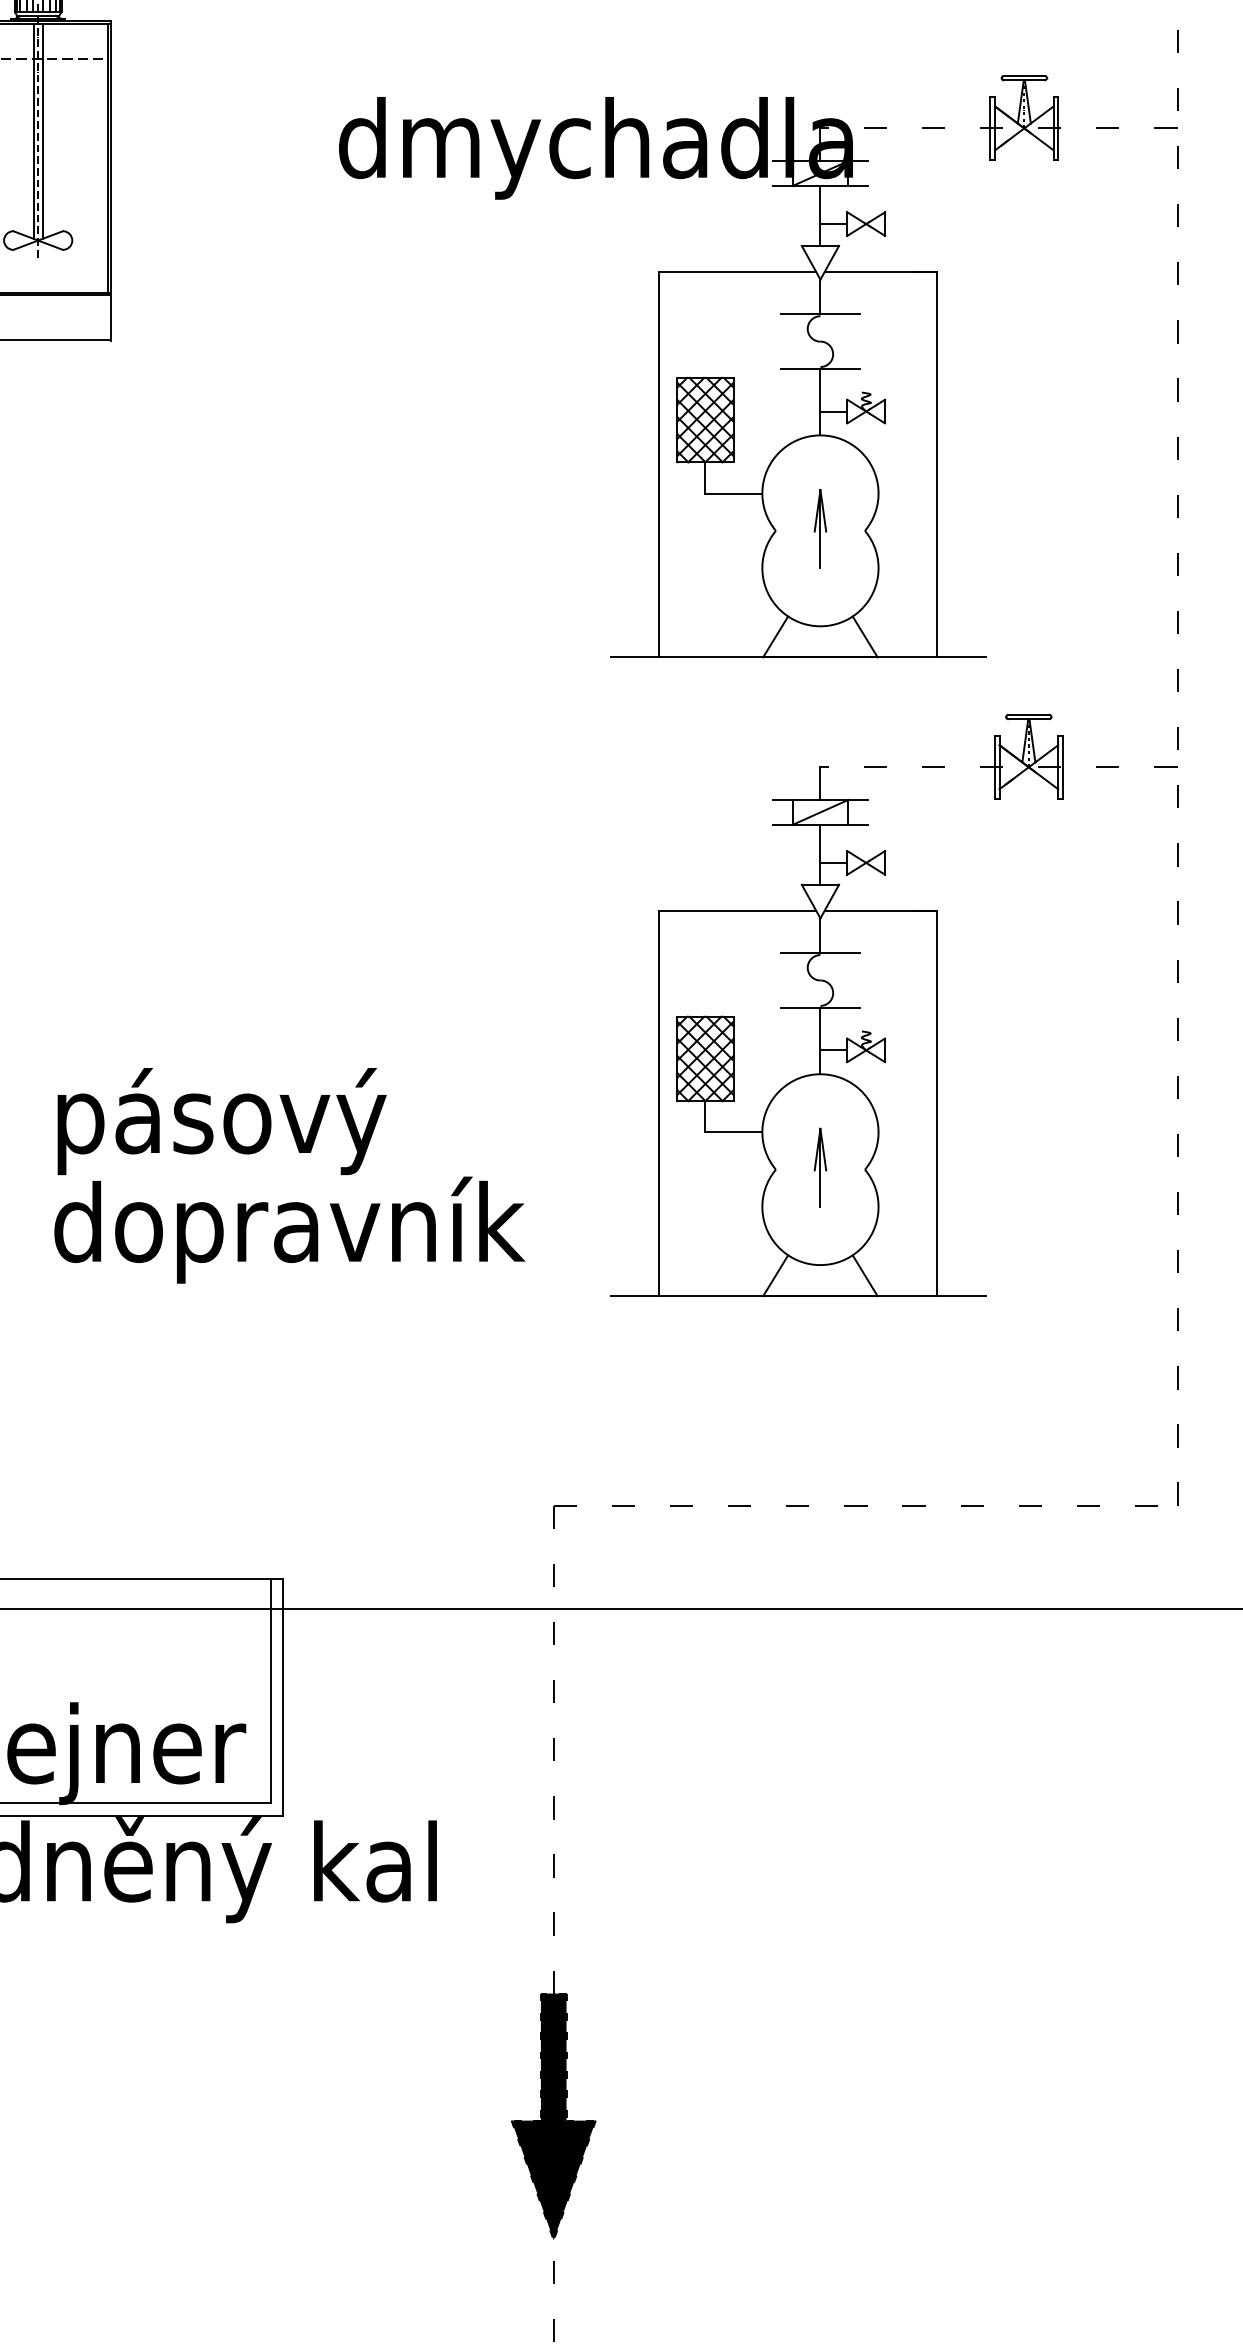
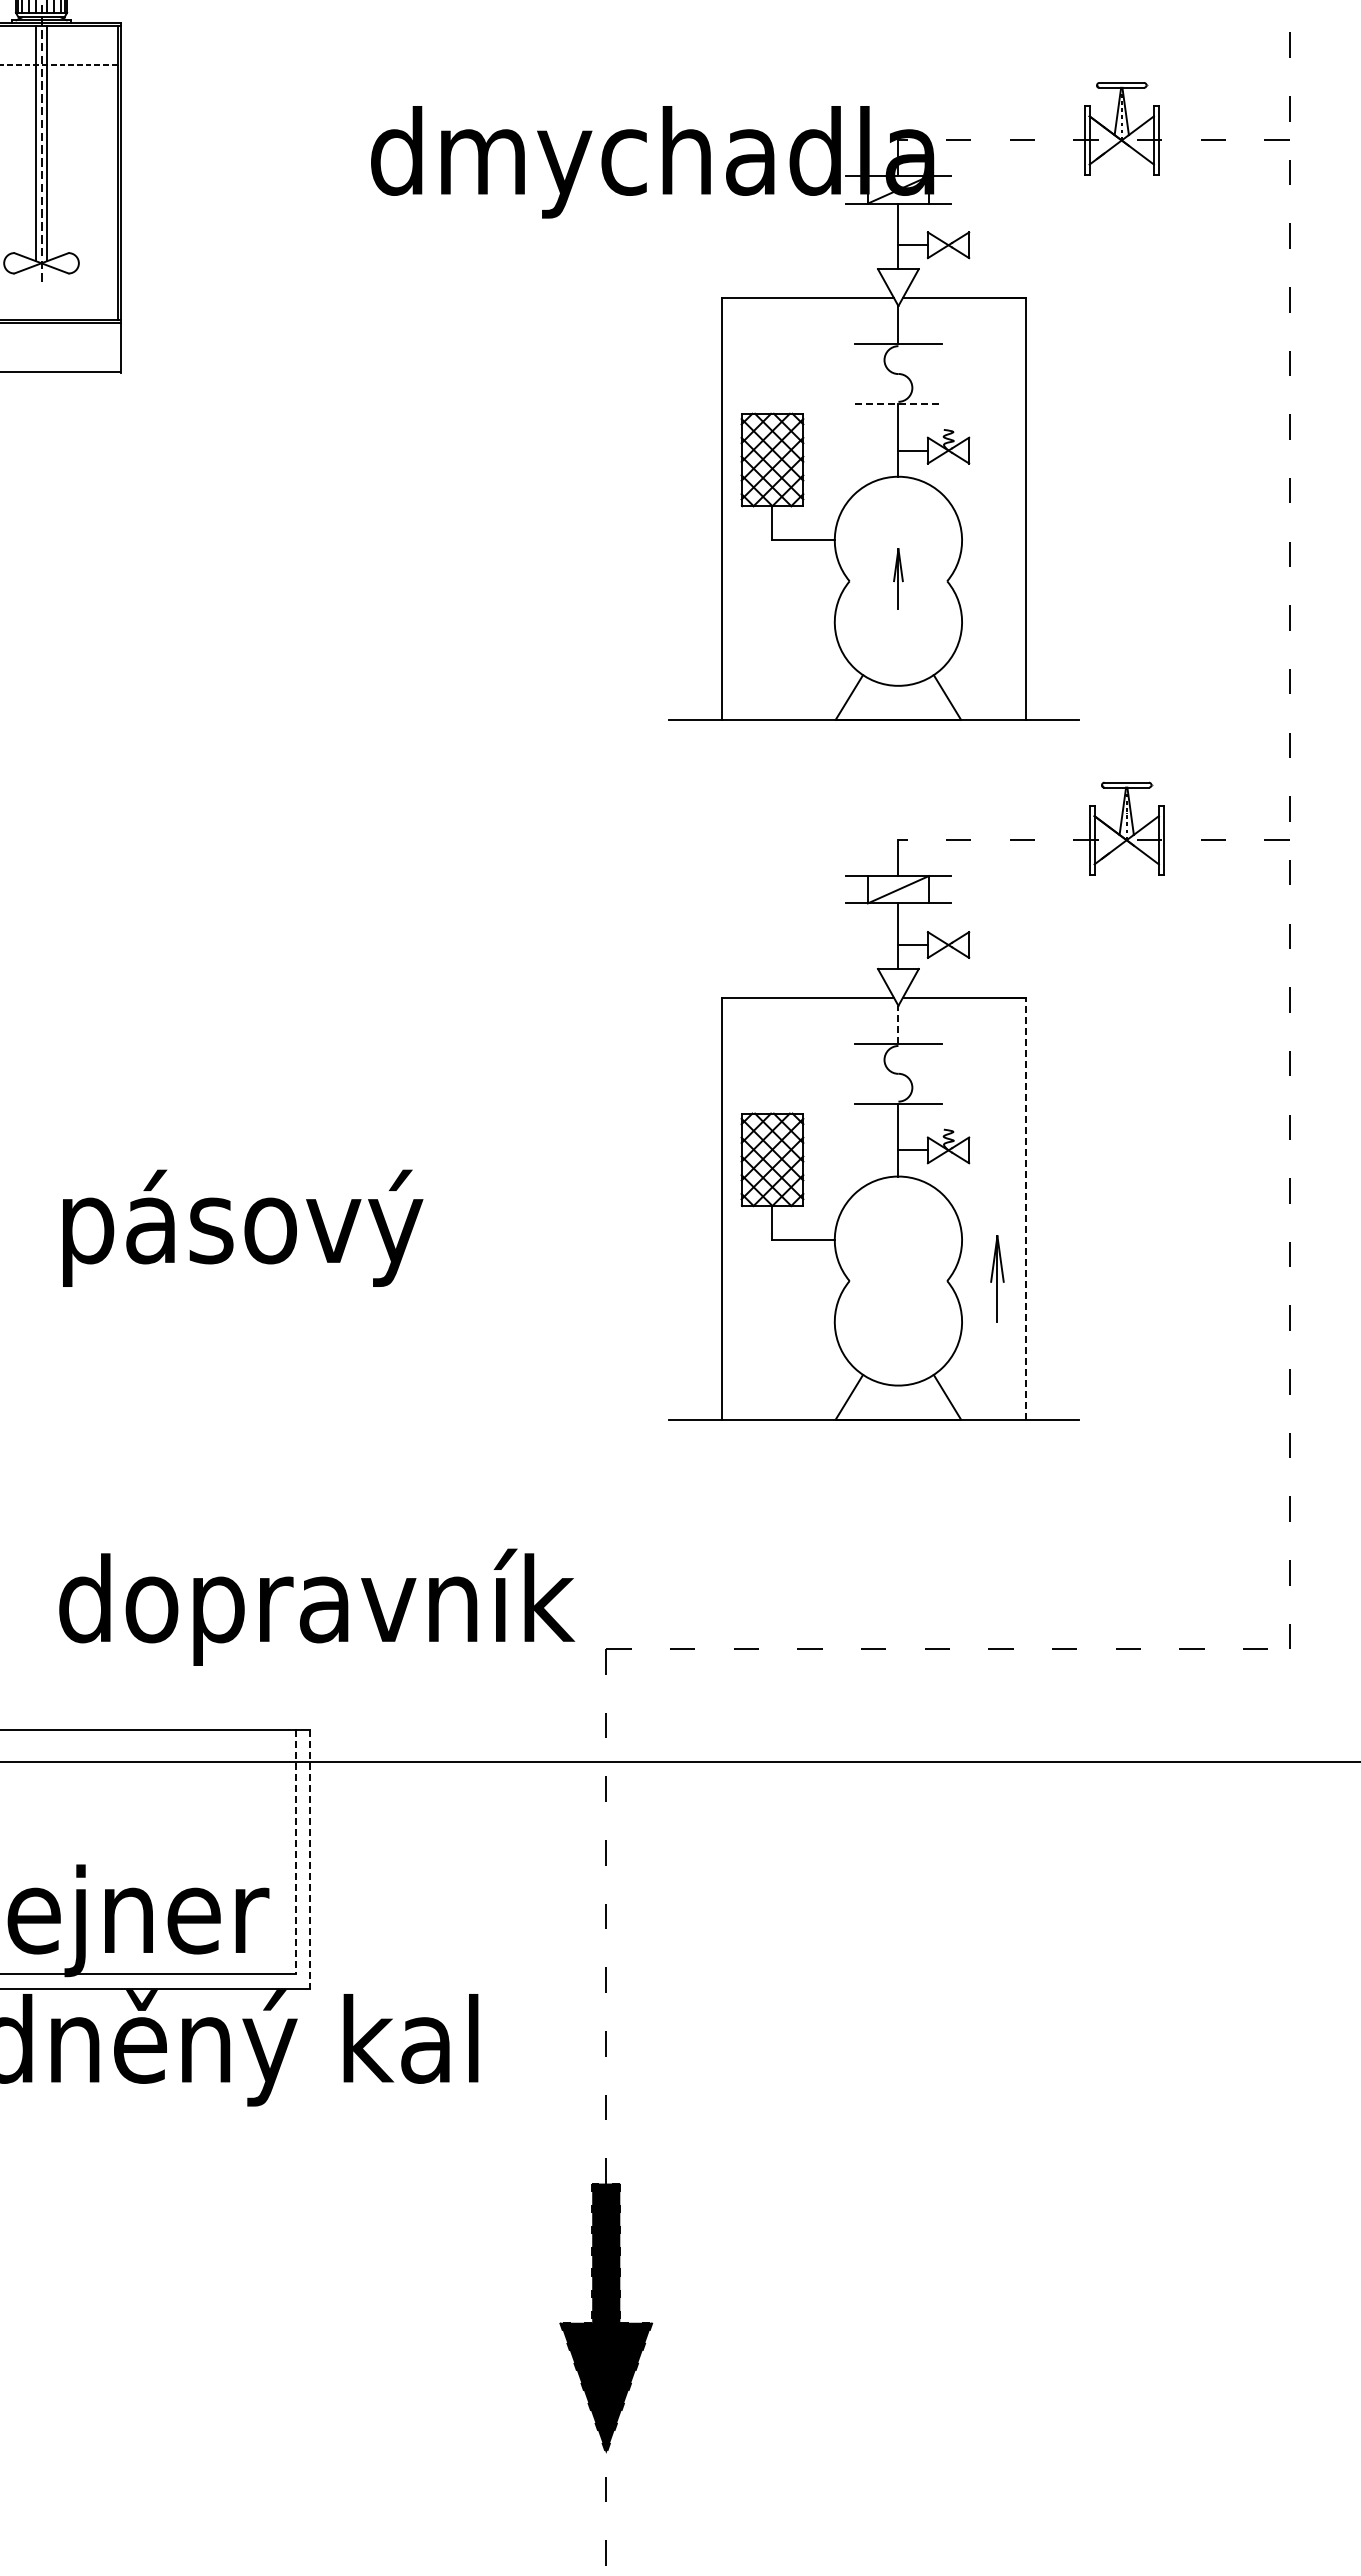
line: (820, 369) -> (898, 404), solid -> dashed
part: (820, 528) -> (898, 578), size x0.7
line: (820, 935) -> (898, 1024), solid -> dashed
line: (937, 1103) -> (1026, 1208), solid -> dashed
part: (820, 1167) -> (997, 1278), moved
text: (290, 1229) -> (317, 1606), moved
line: (270, 1691) -> (296, 1852), solid -> dashed
line: (283, 1697) -> (310, 1859), solid -> dashed

